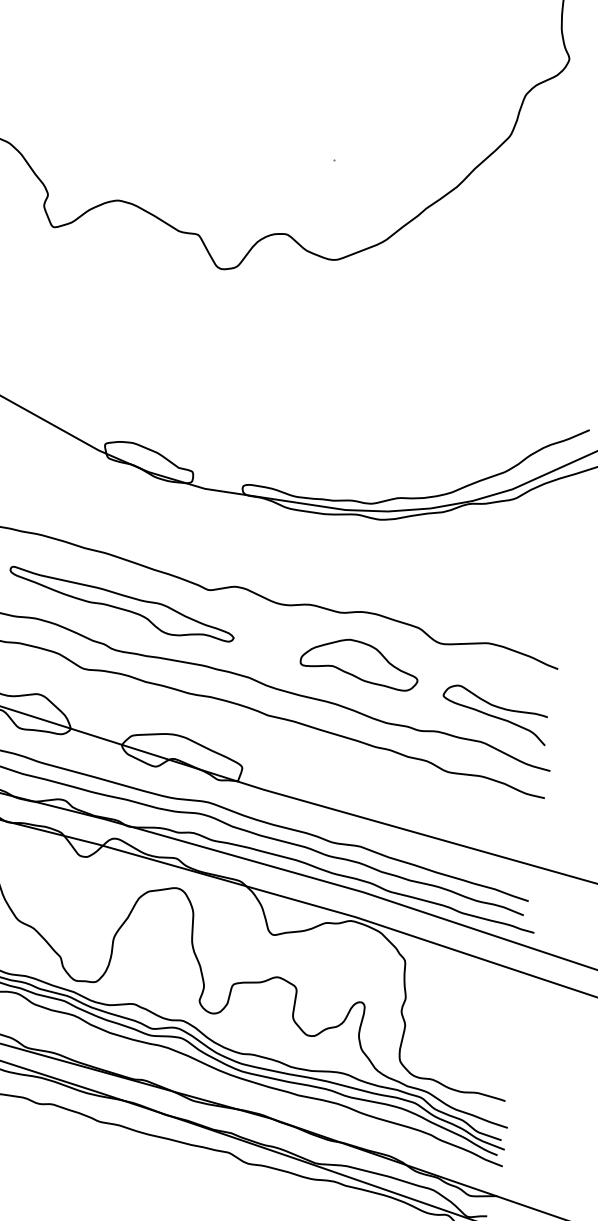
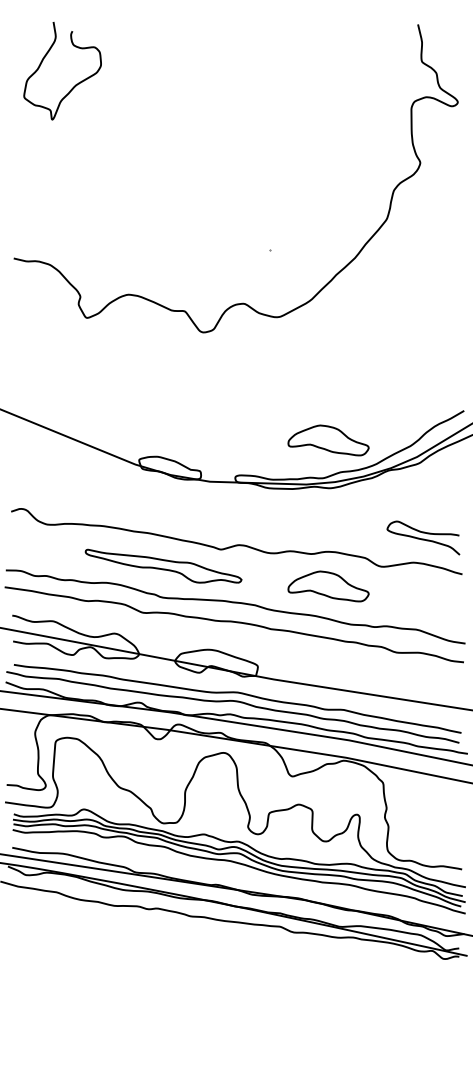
part: (385, 449) -> (328, 440), added
curve: (494, 715) -> (423, 538), moved

